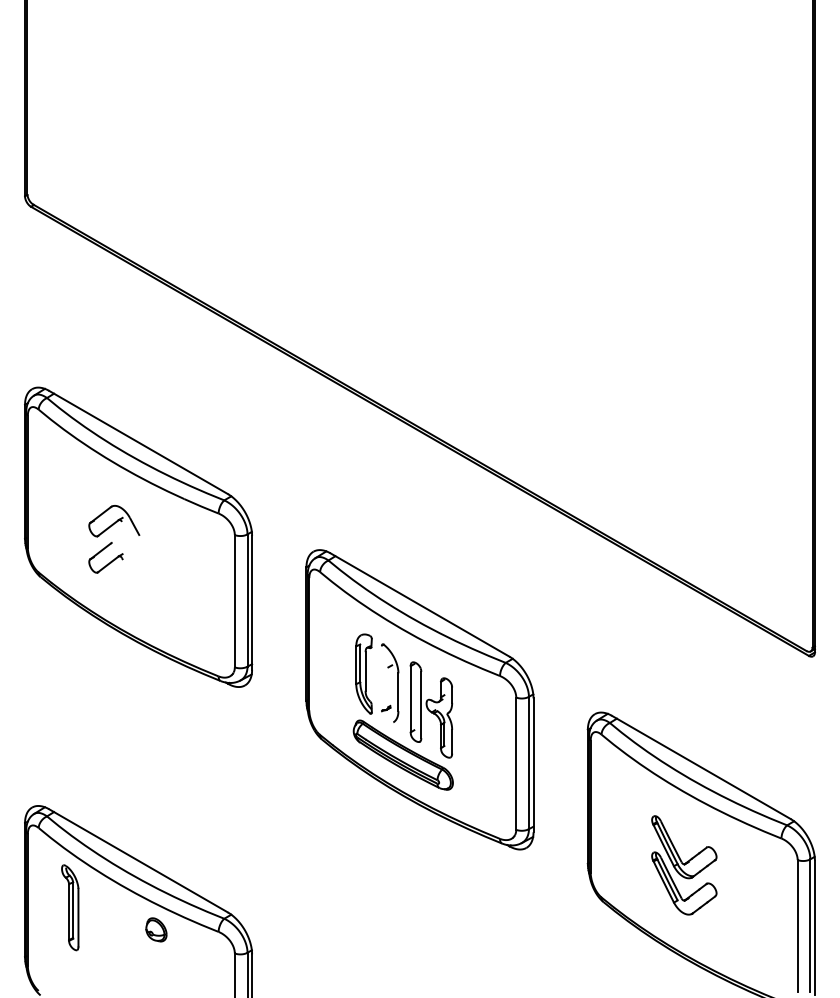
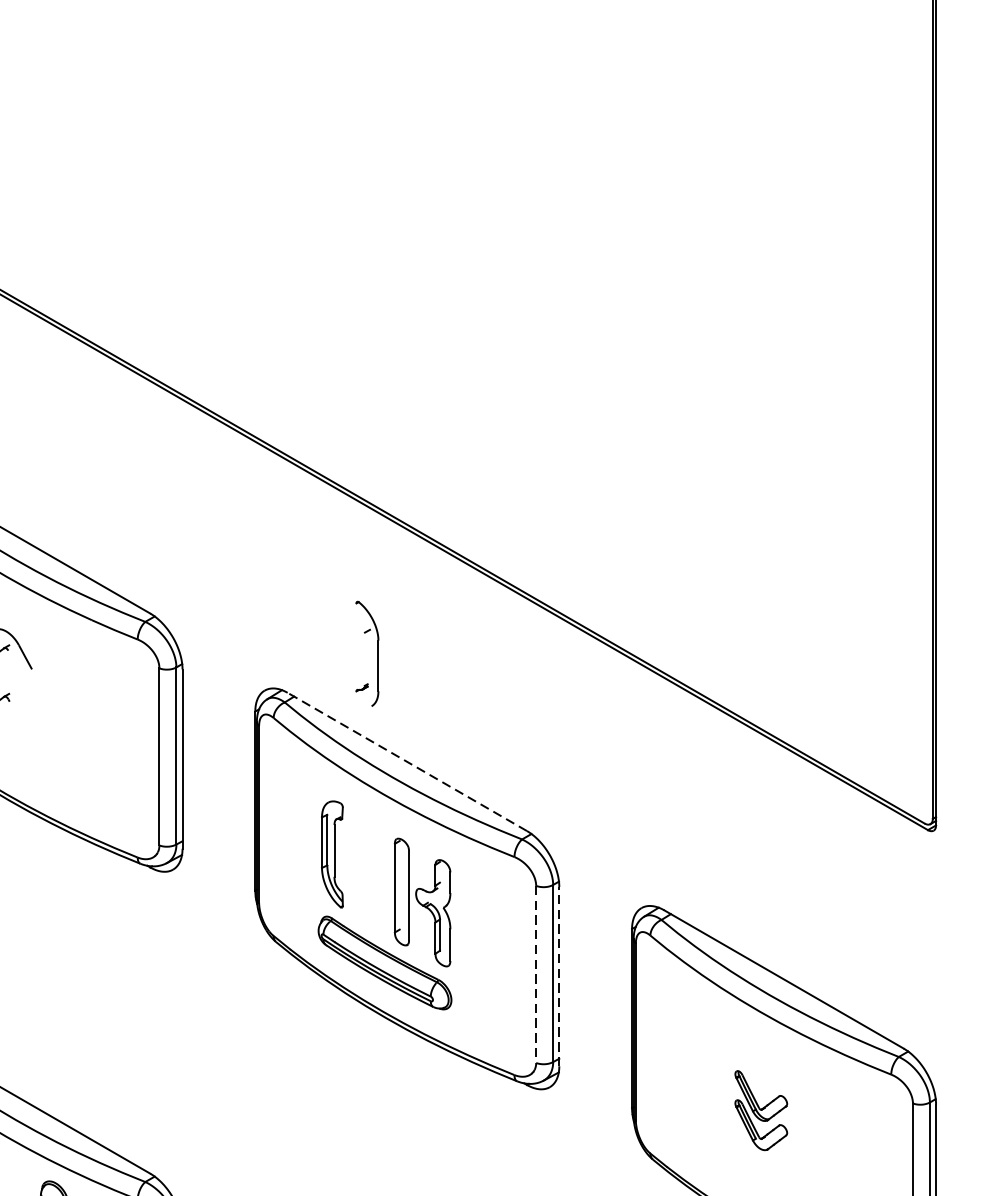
line: (419, 604) -> (406, 761), solid -> dashed
part: (397, 682) -> (377, 652), moved
line: (516, 764) -> (536, 975), solid -> dashed
line: (533, 765) -> (559, 976), solid -> dashed
part: (684, 865) -> (761, 1110), size x0.6

